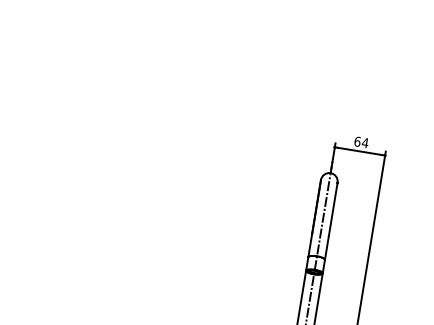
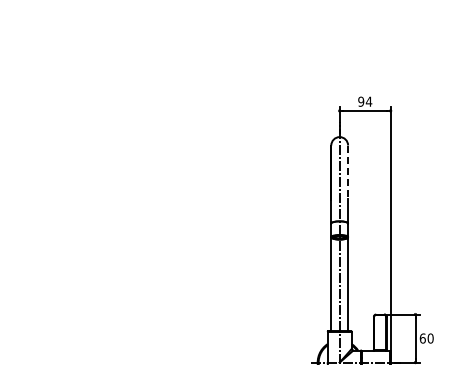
text: (357, 141) -> (361, 101), 64 -> 94
line: (333, 209) -> (348, 172), solid -> dashed

